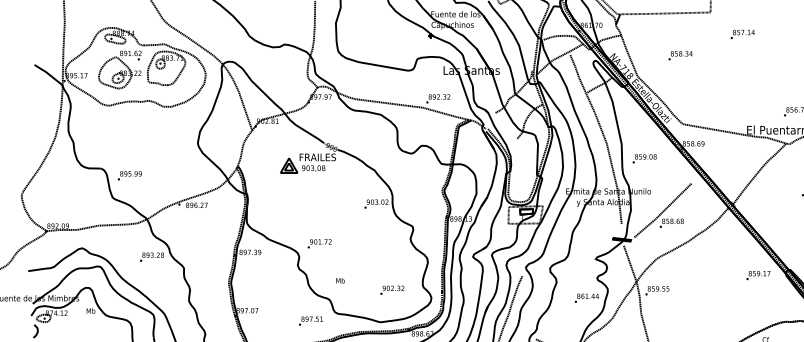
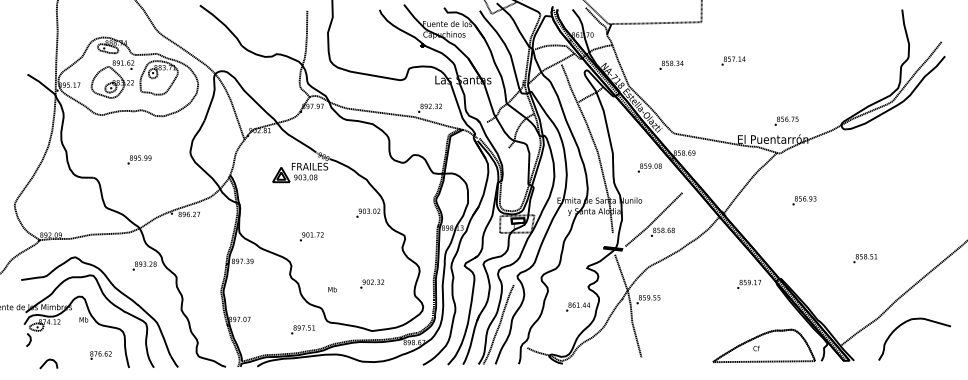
text: (742, 33) -> (733, 60), moved
text: (644, 158) -> (649, 167), moved
text: (129, 175) -> (139, 159), moved
text: (319, 243) -> (311, 236), moved
text: (392, 289) -> (372, 283), moved

